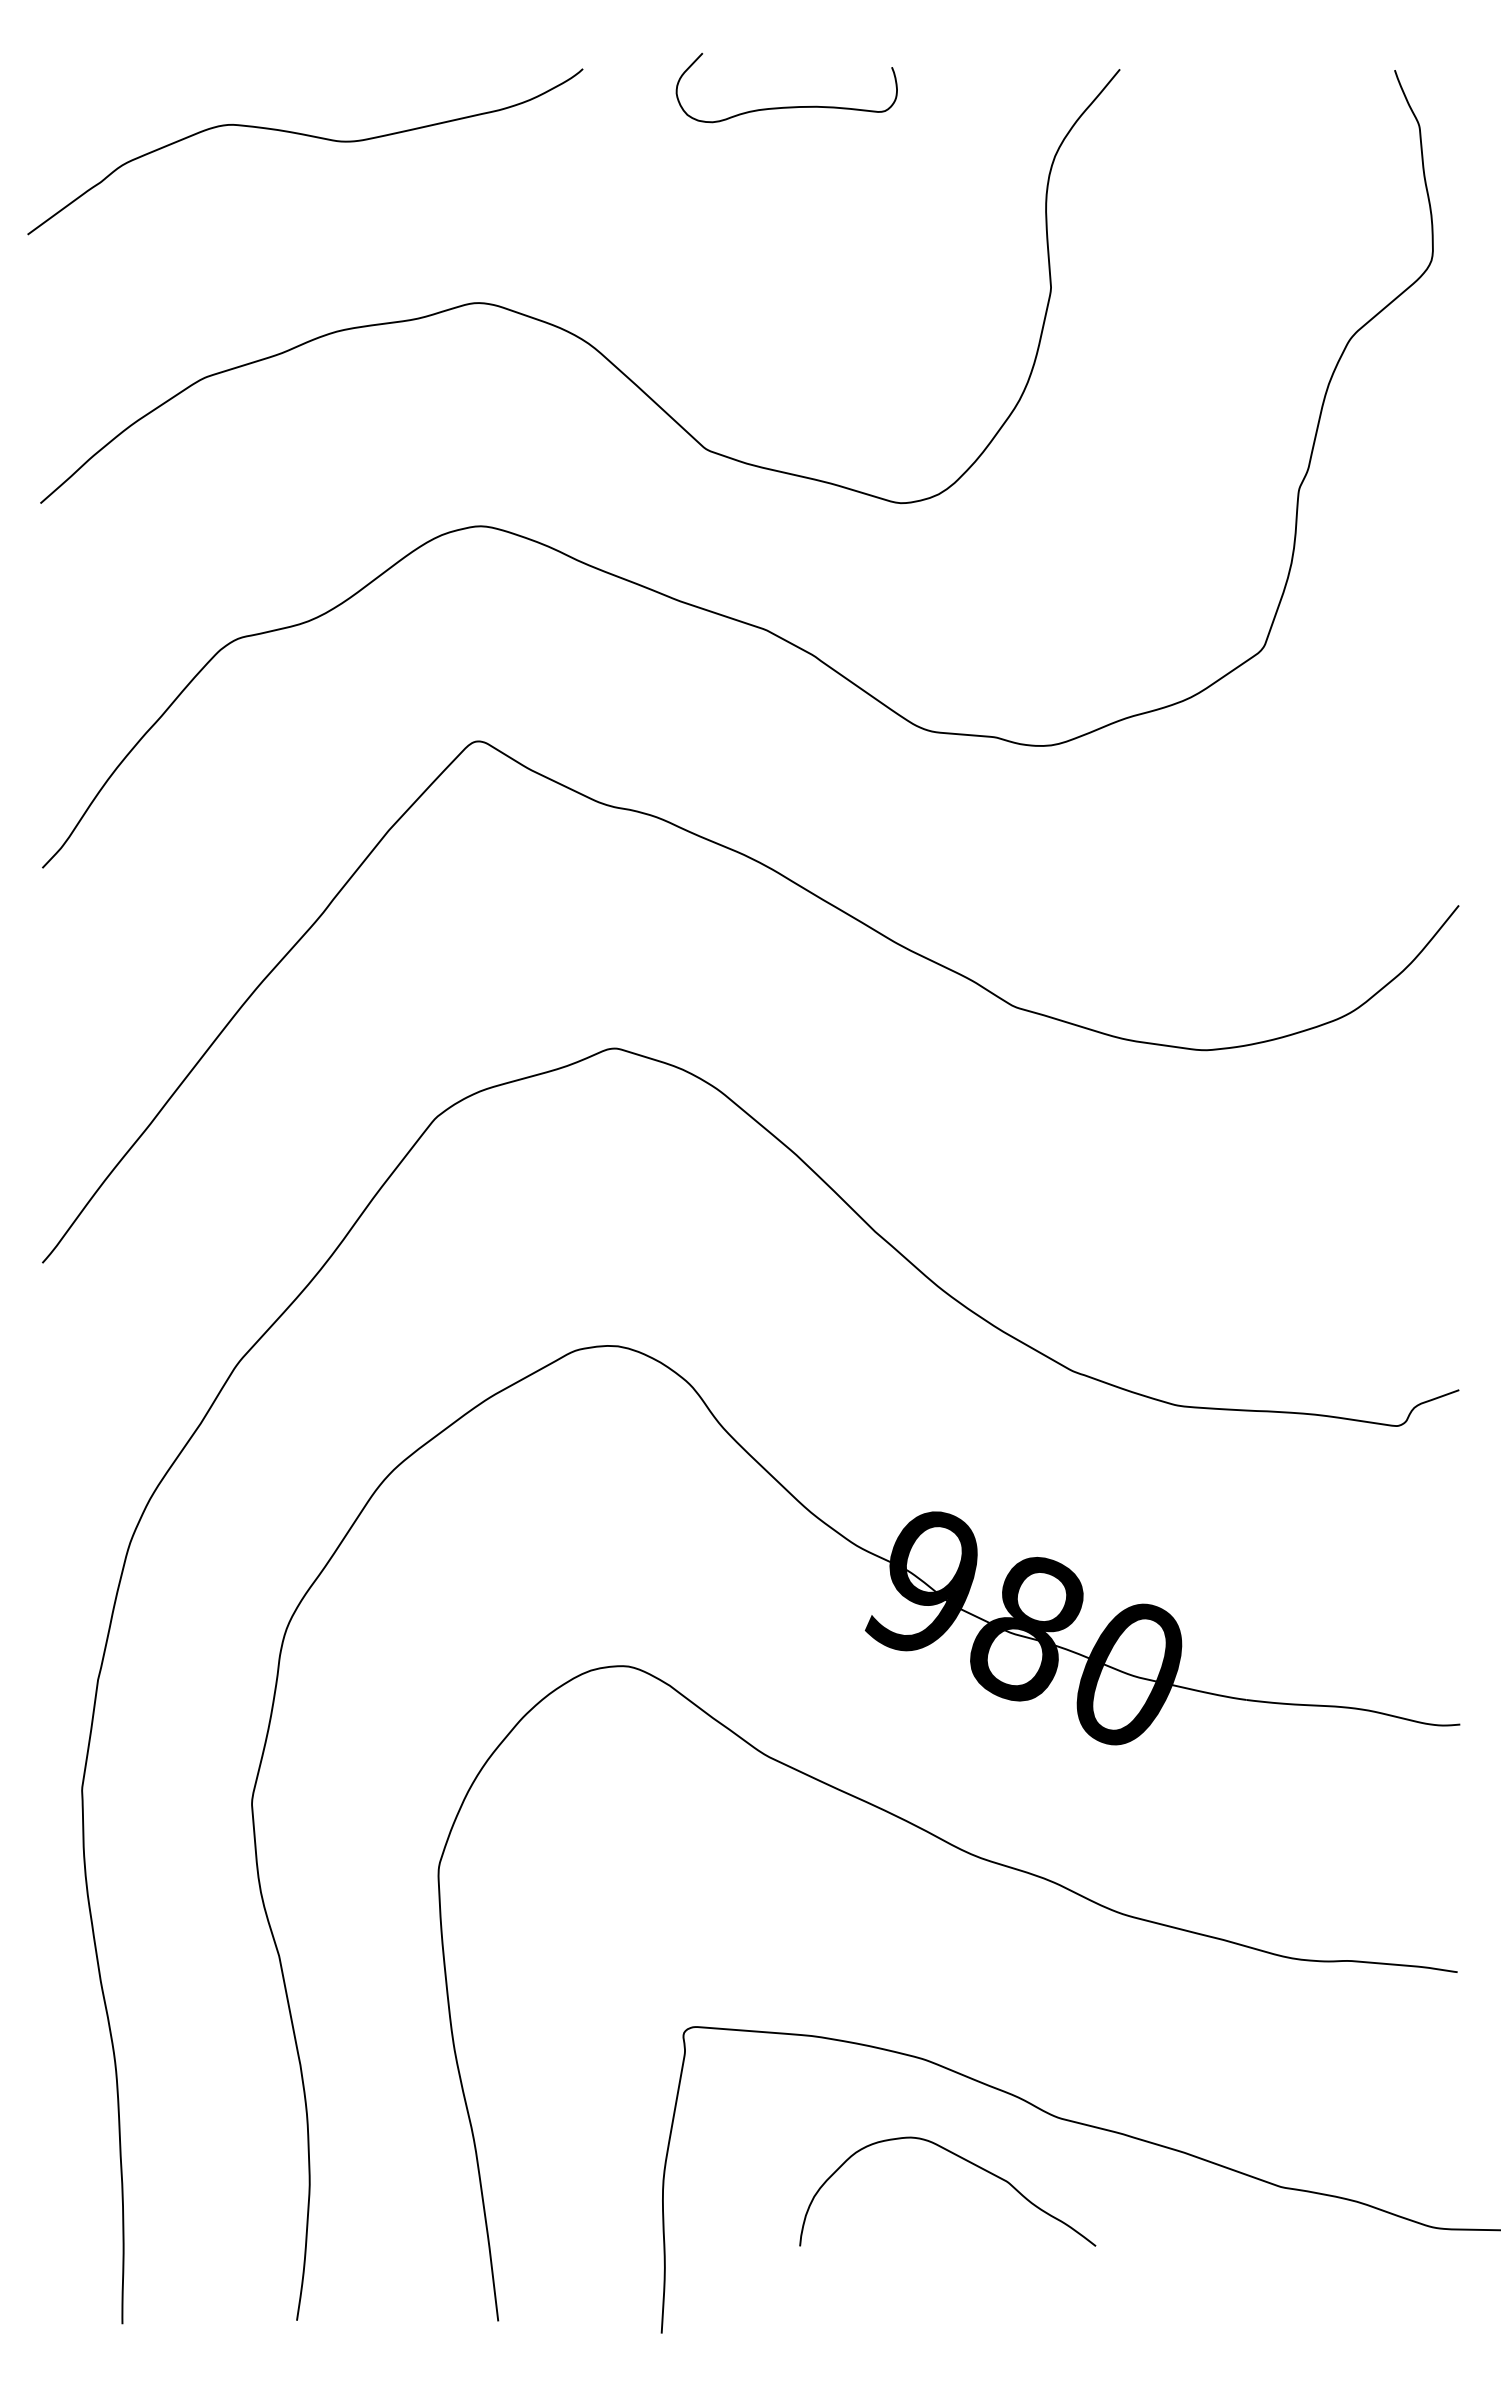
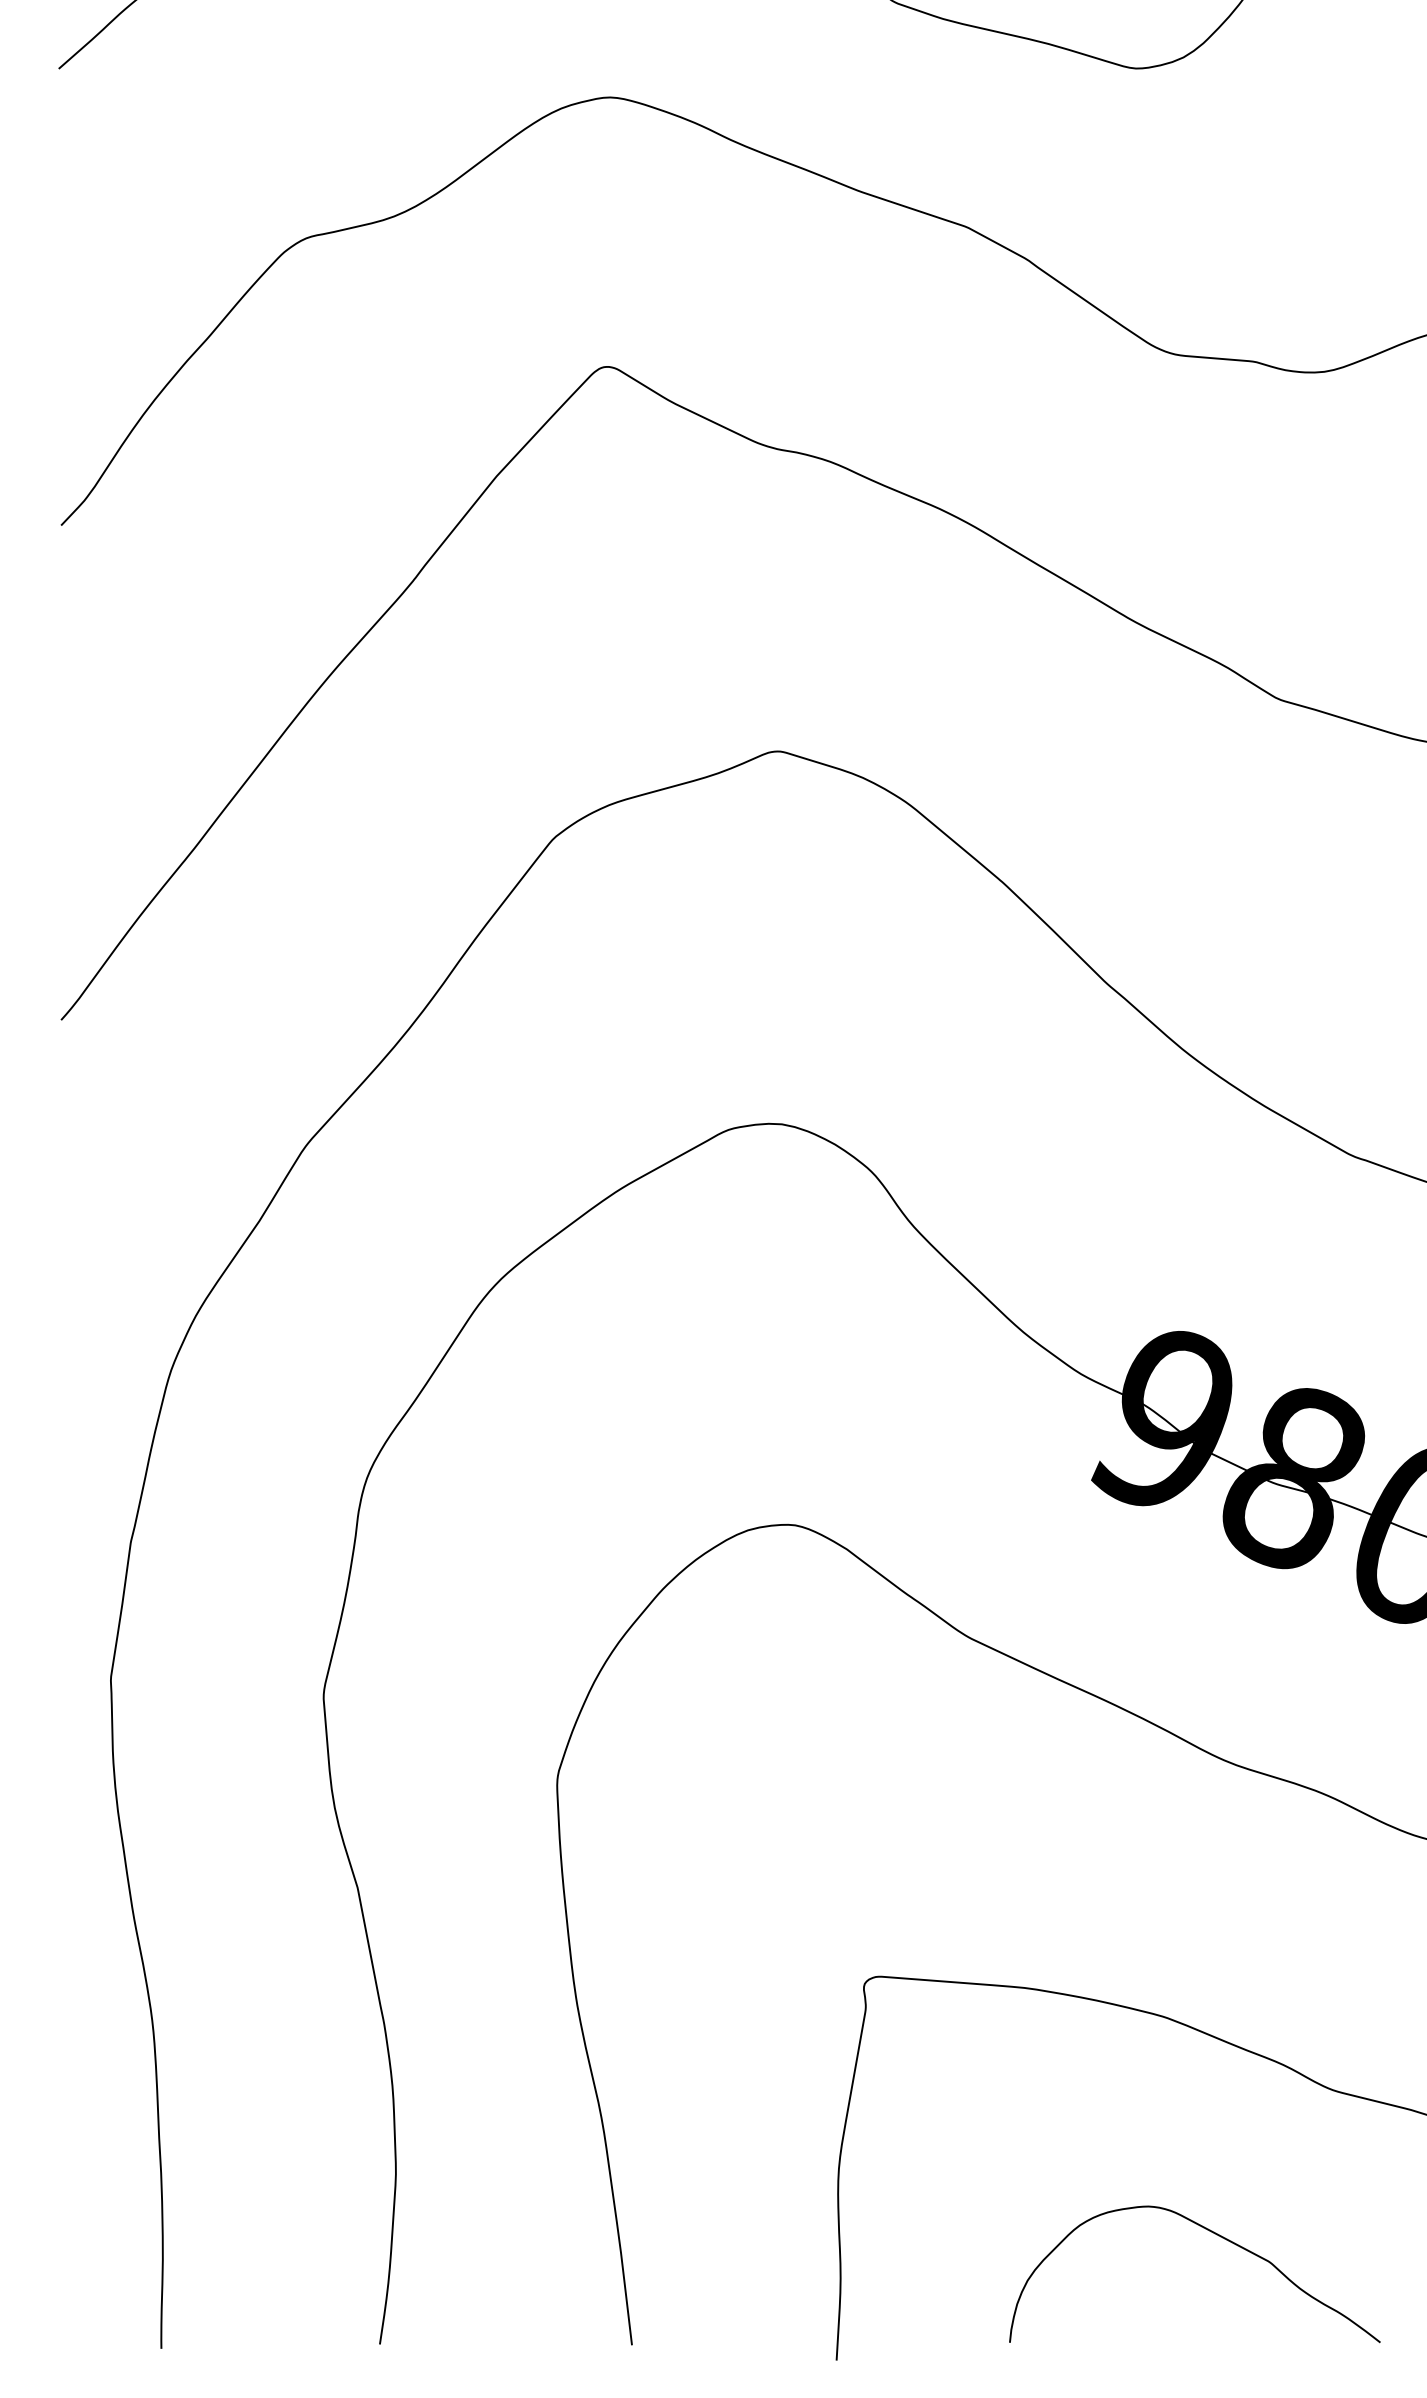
curve: (962, 2159) -> (1213, 2233), moved

